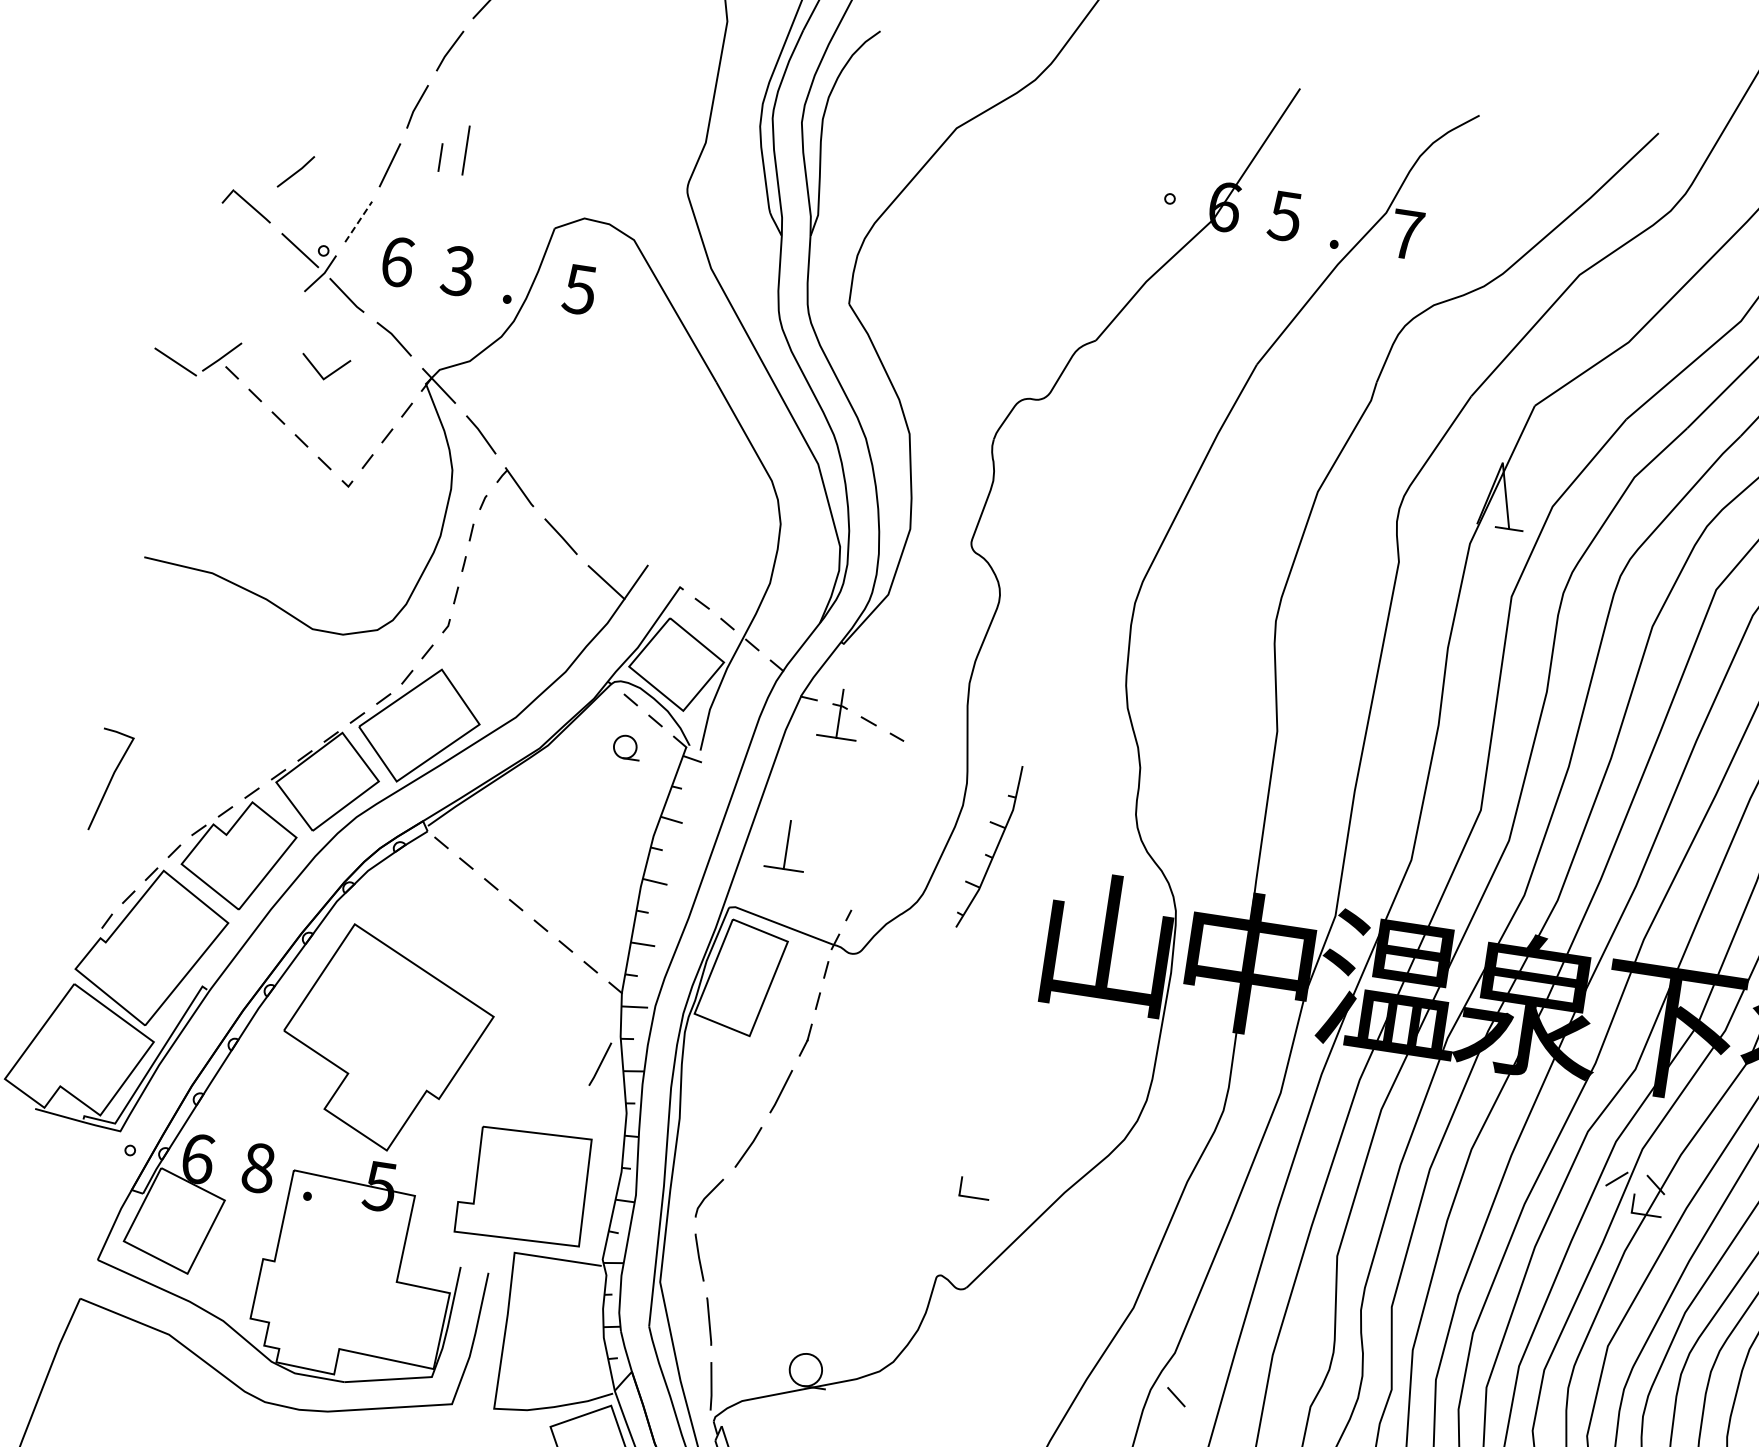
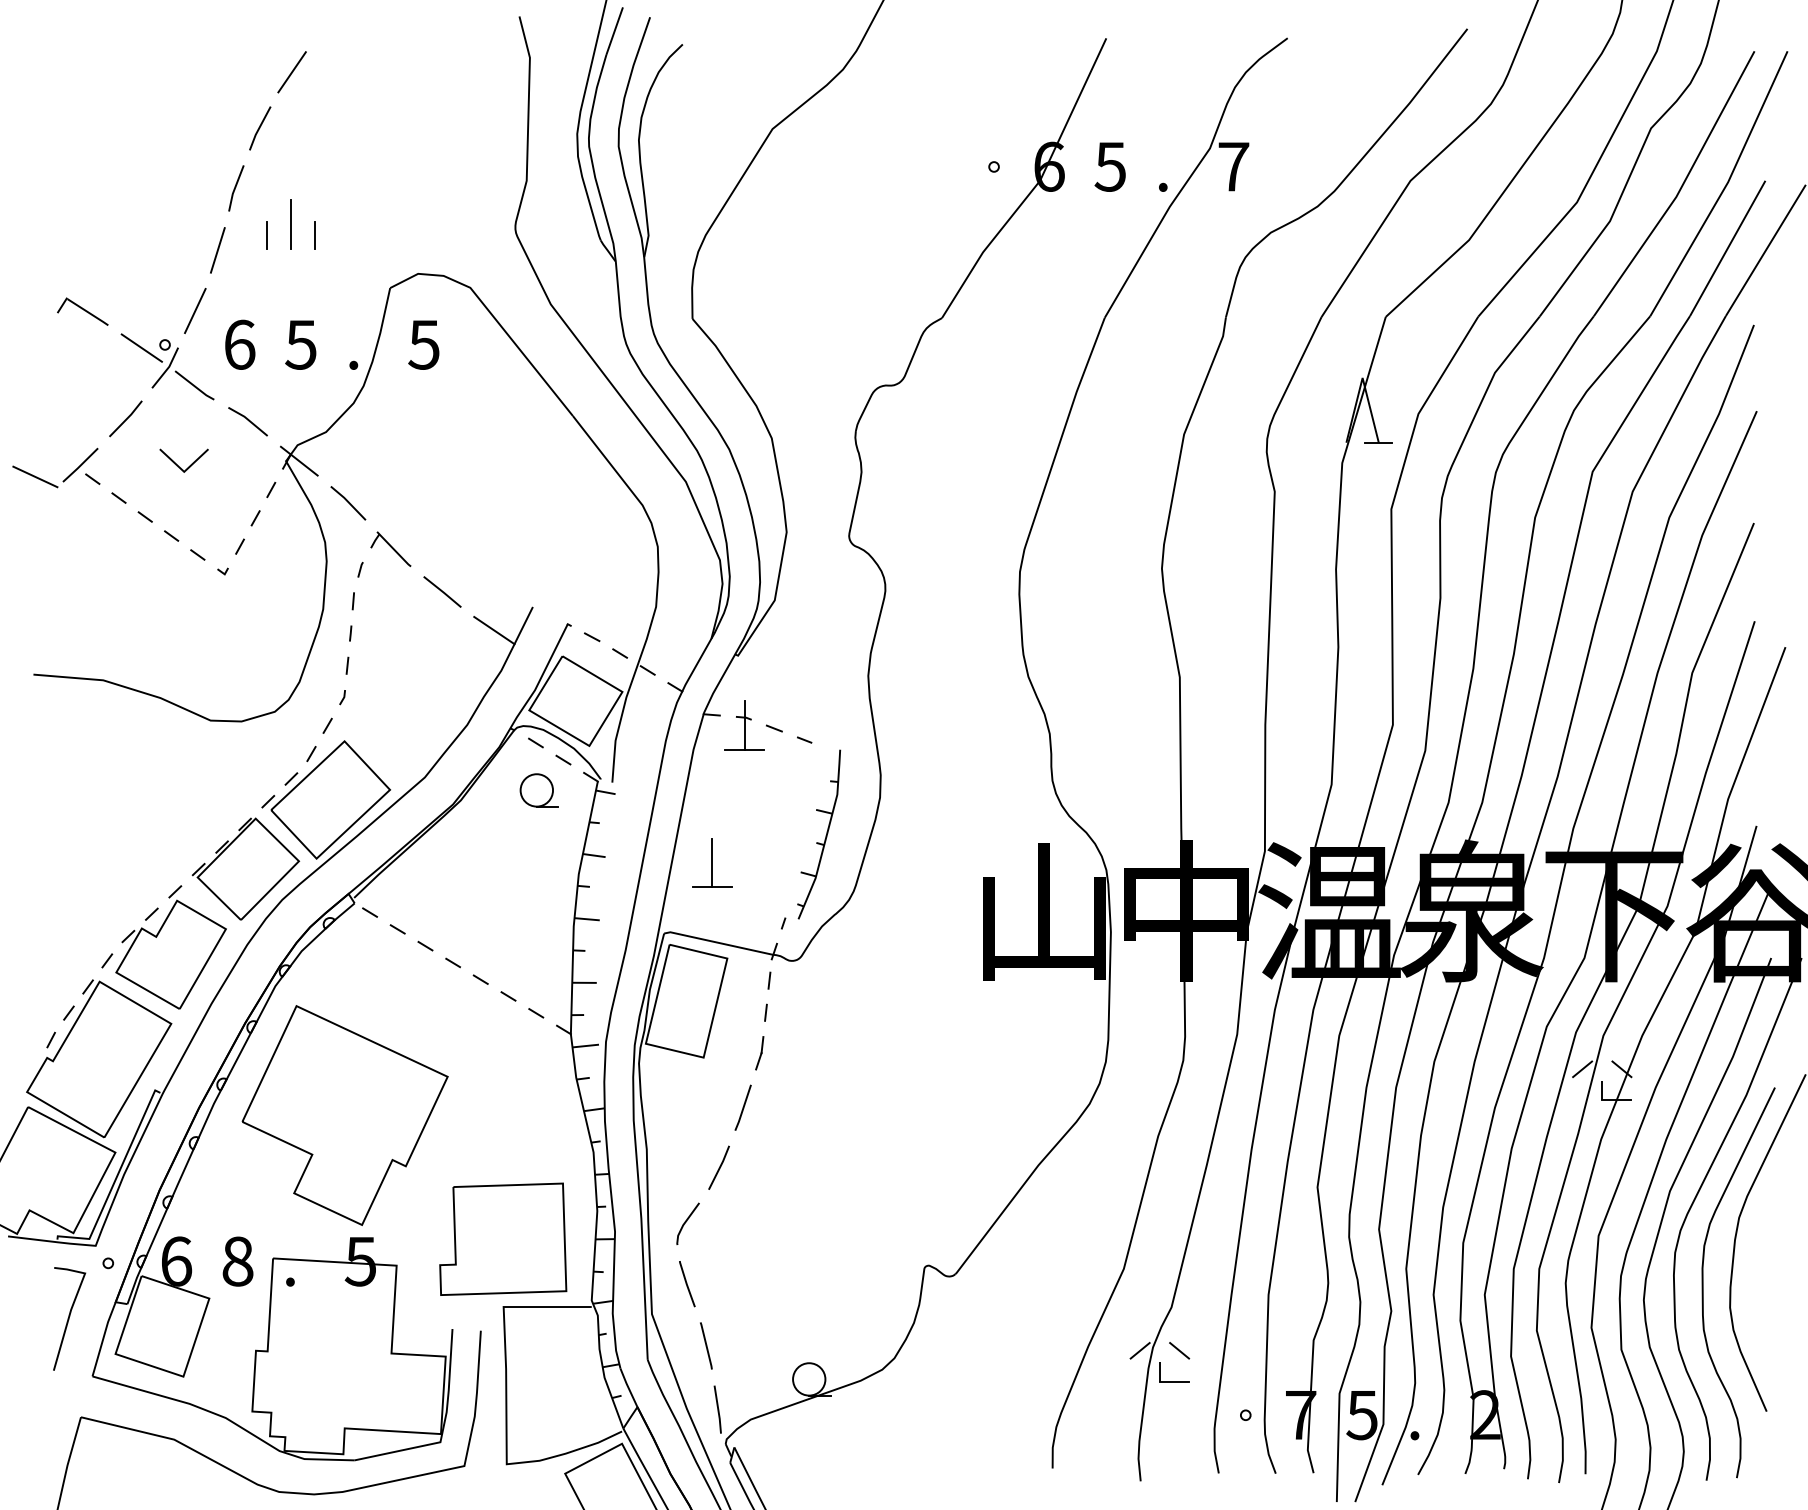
line: (488, 164) -> (315, 234), added
line: (296, 171) -> (126, 418), moved
line: (358, 221) -> (195, 310), dashed -> solid
text: (457, 270) -> (300, 344), 3 -> 5
part: (626, 747) -> (538, 790), size x1.43
line: (111, 780) -> (69, 1318), moved
part: (995, 848) -> (825, 835), moved
line: (599, 1063) -> (559, 1107), removed
part: (973, 1197) -> (1174, 1381), moved
line: (1136, 1390) -> (1139, 1350), added

